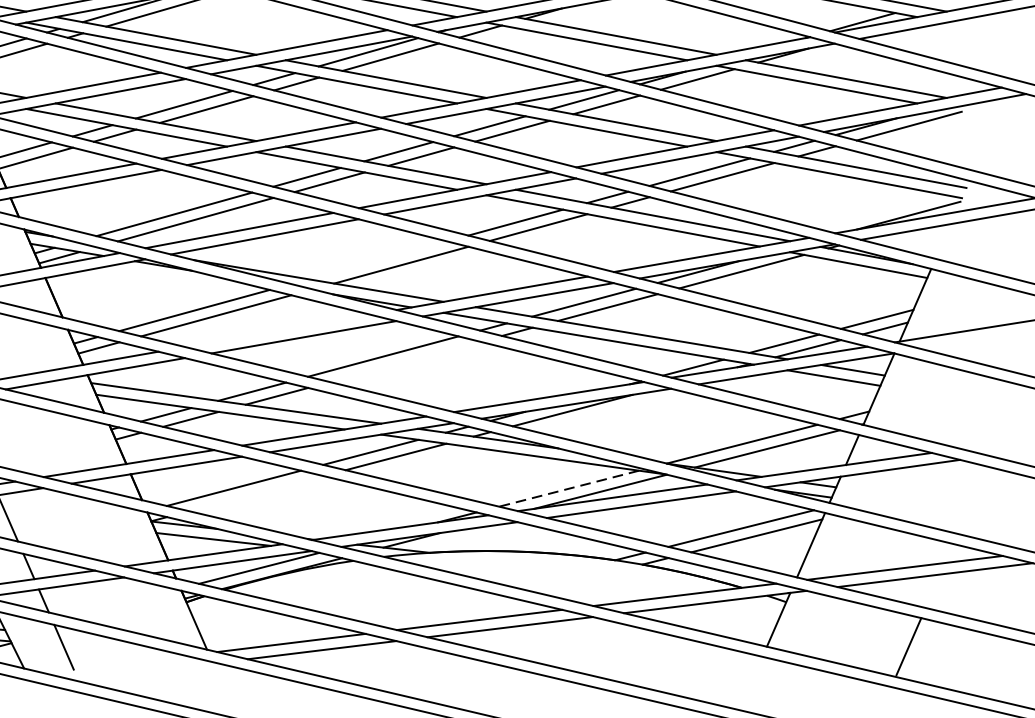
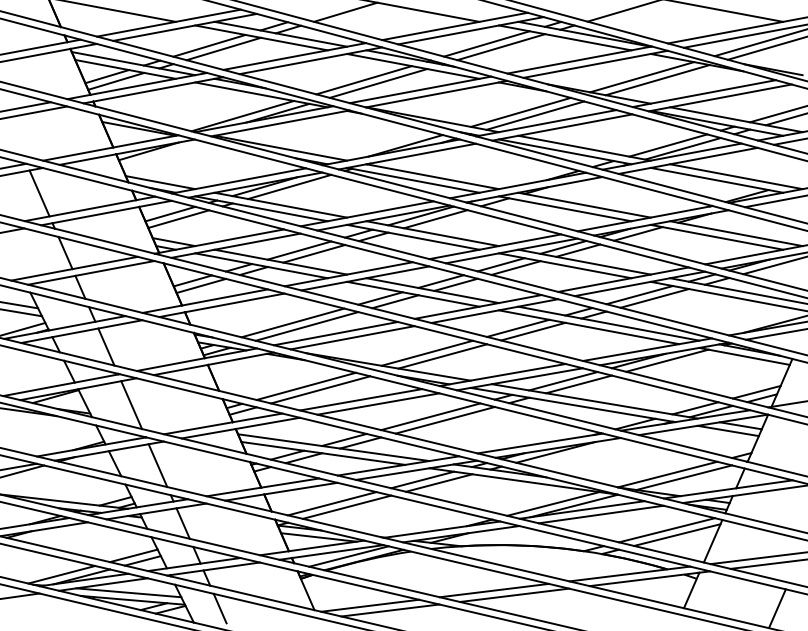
line: (376, 259) -> (426, 352), added
line: (278, 330) -> (361, 399), added
line: (404, 362) -> (444, 420), added
line: (569, 488) -> (553, 503), dashed -> solid
line: (255, 492) -> (346, 506), added

